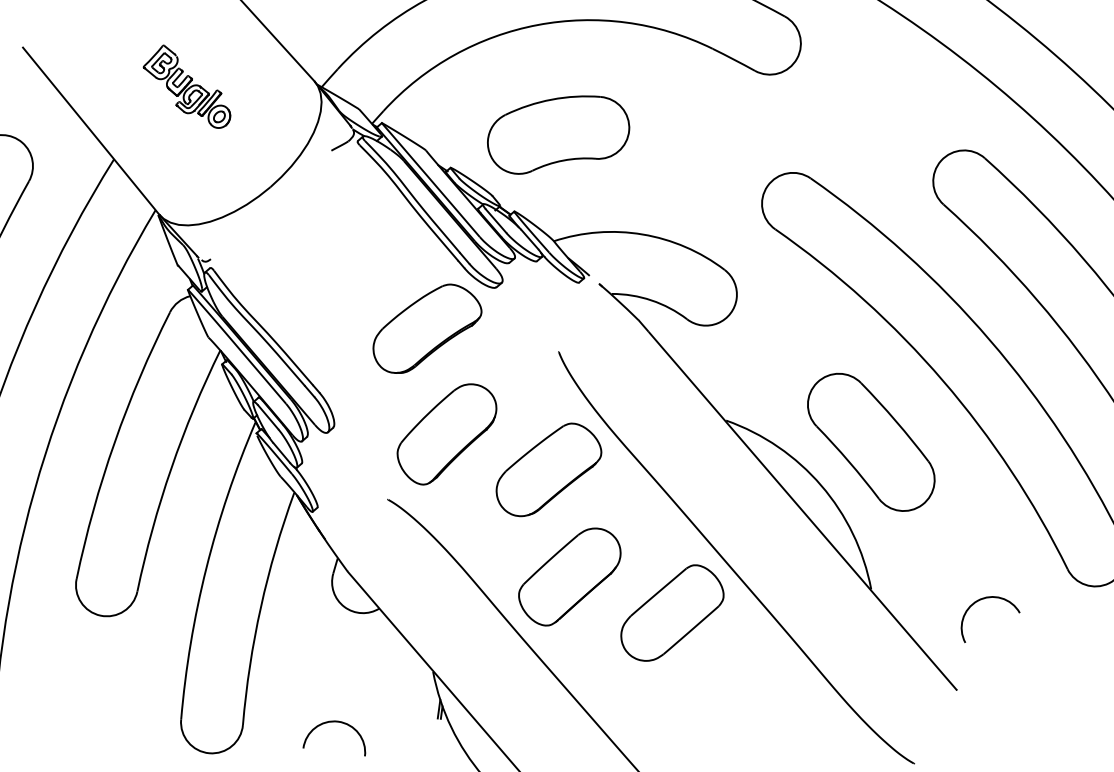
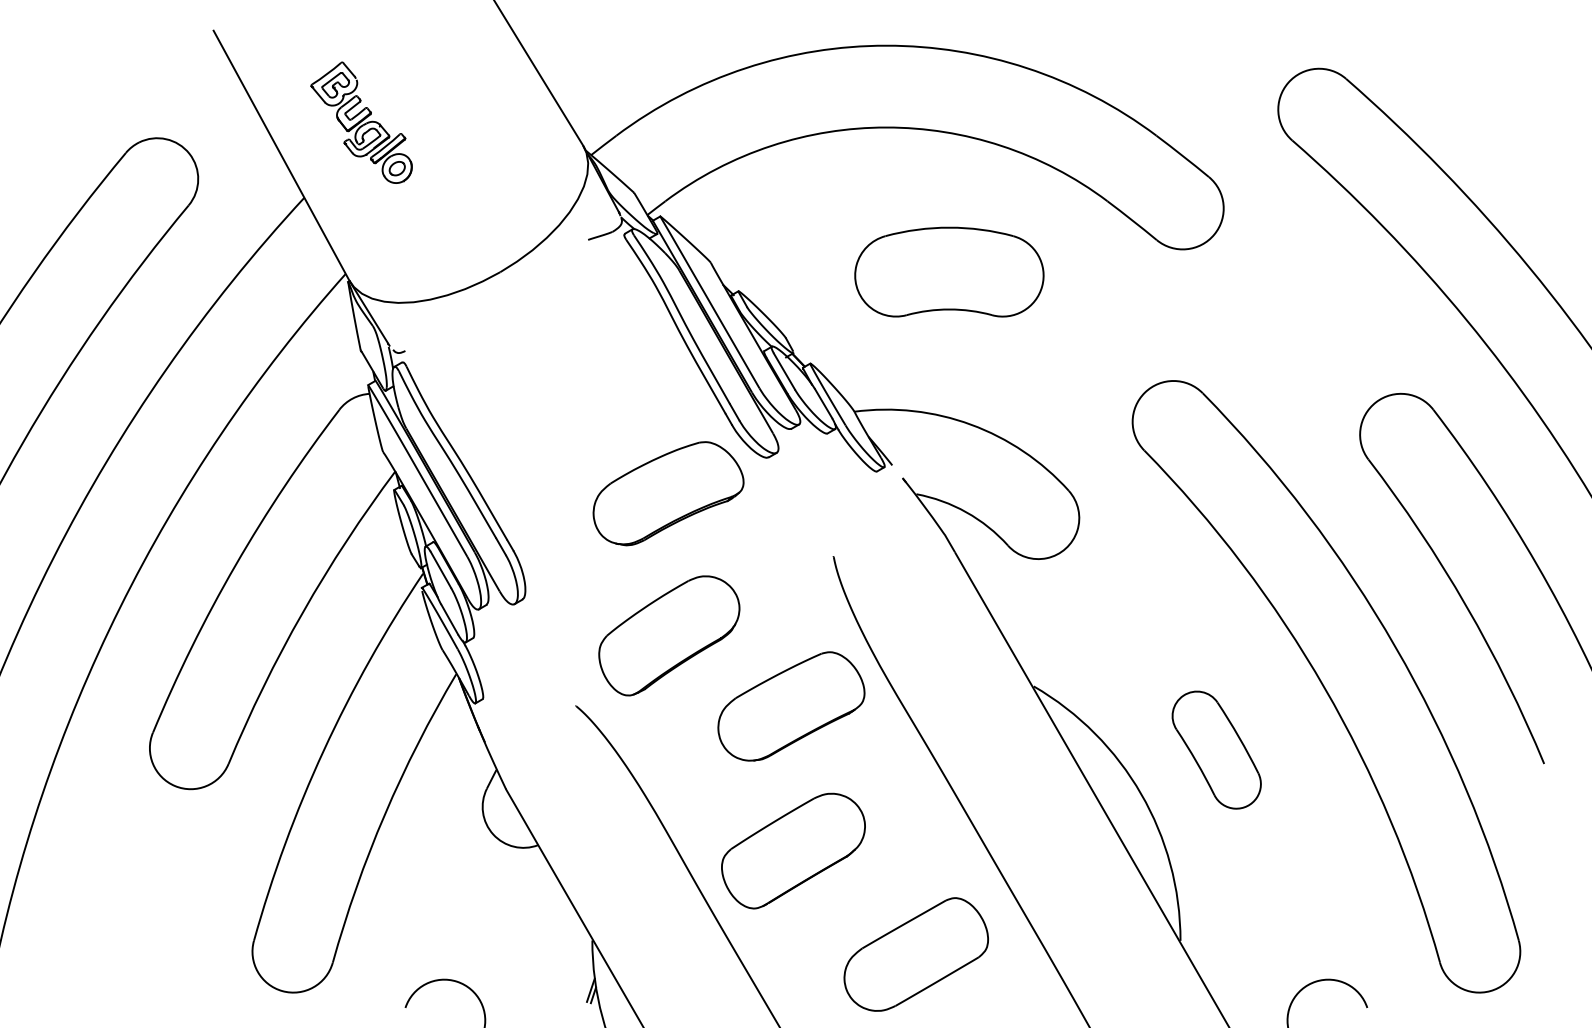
part: (186, 87) -> (361, 122), moved
part: (558, 132) -> (949, 271), moved
part: (871, 441) -> (1216, 749), size x0.6
part: (671, 613) -> (915, 954), moved

